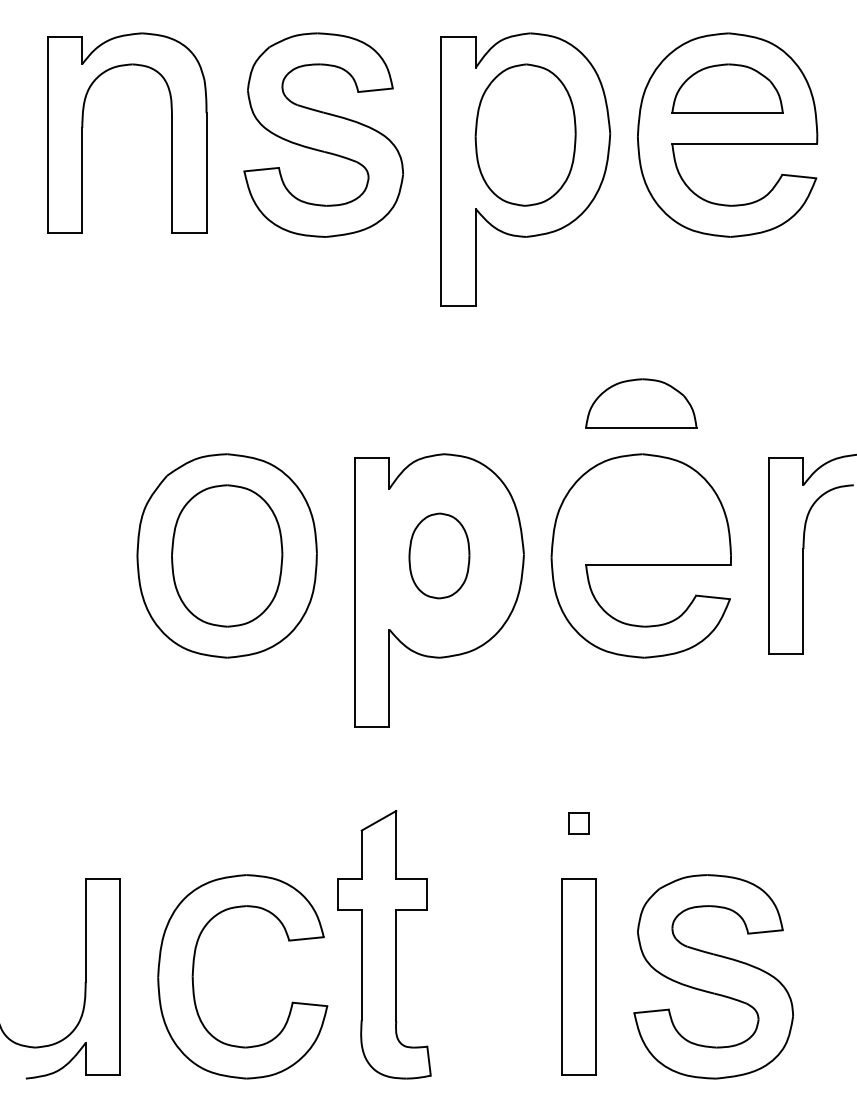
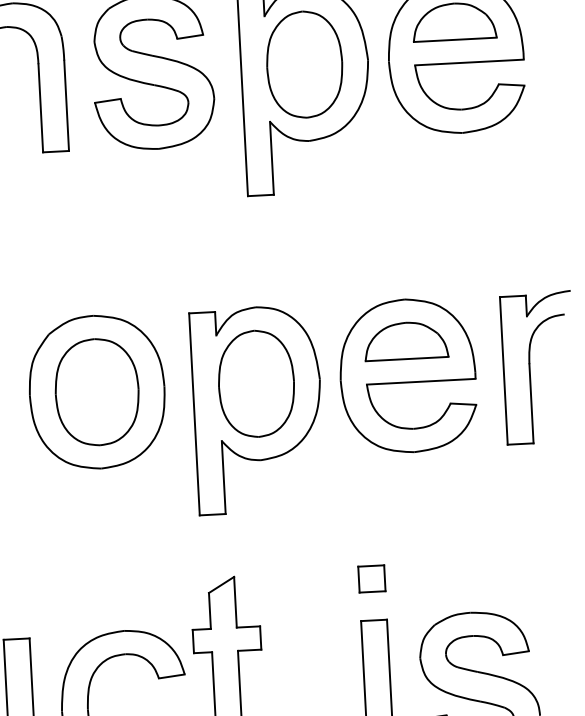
part: (641, 403) -> (406, 341), moved
part: (439, 555) -> (256, 383), size x1.67
part: (578, 823) -> (371, 579), size x1.67

